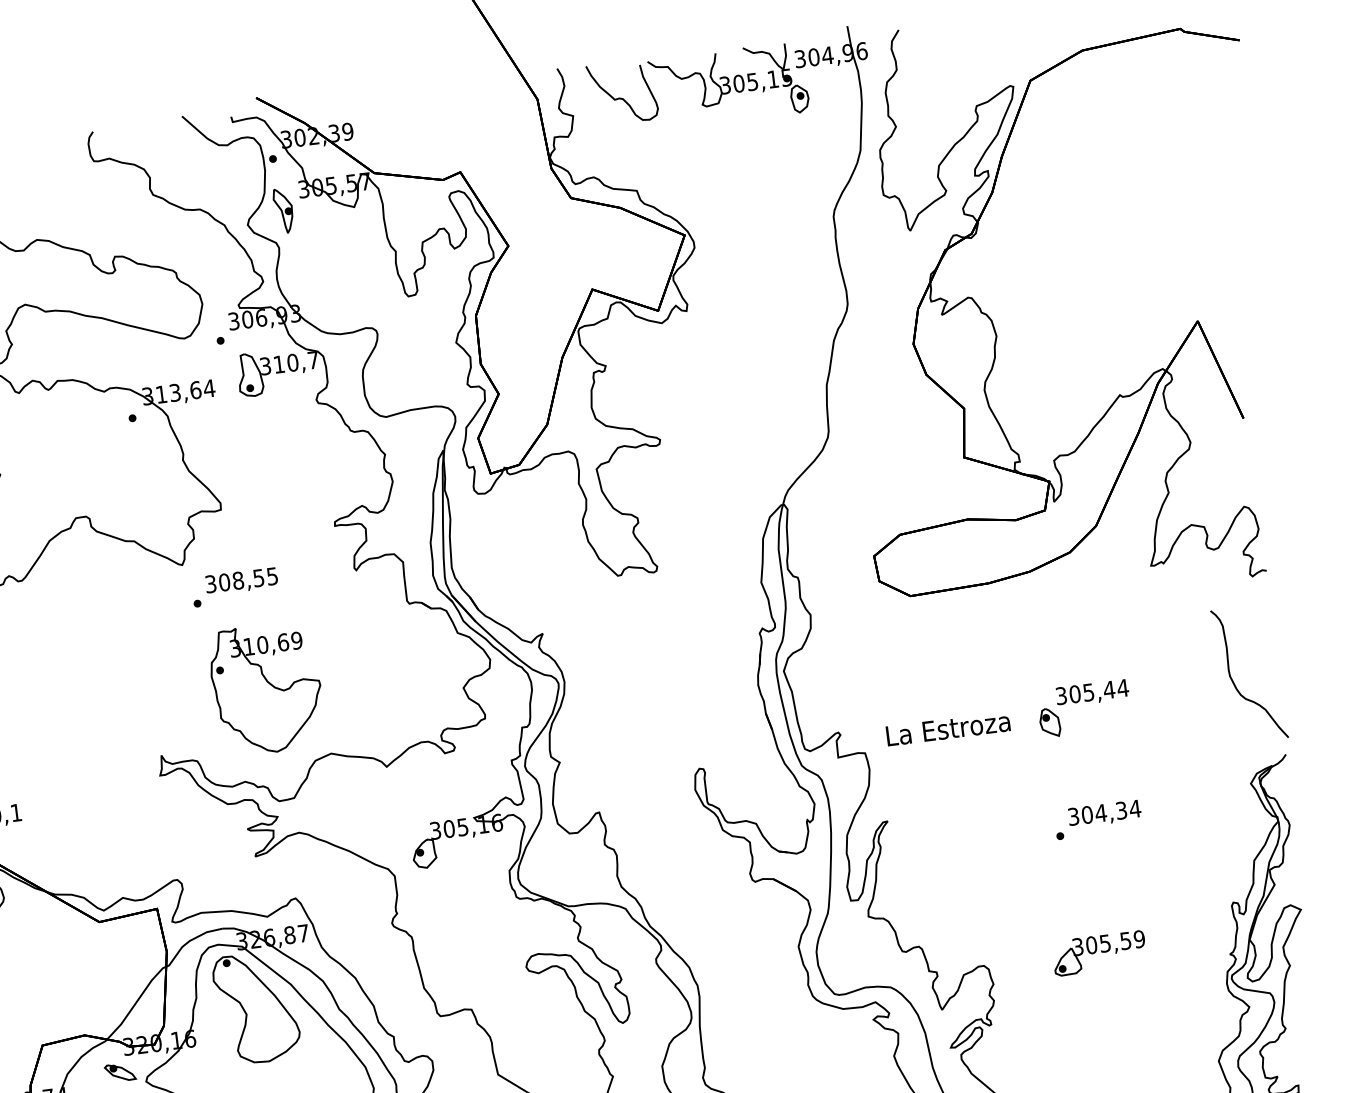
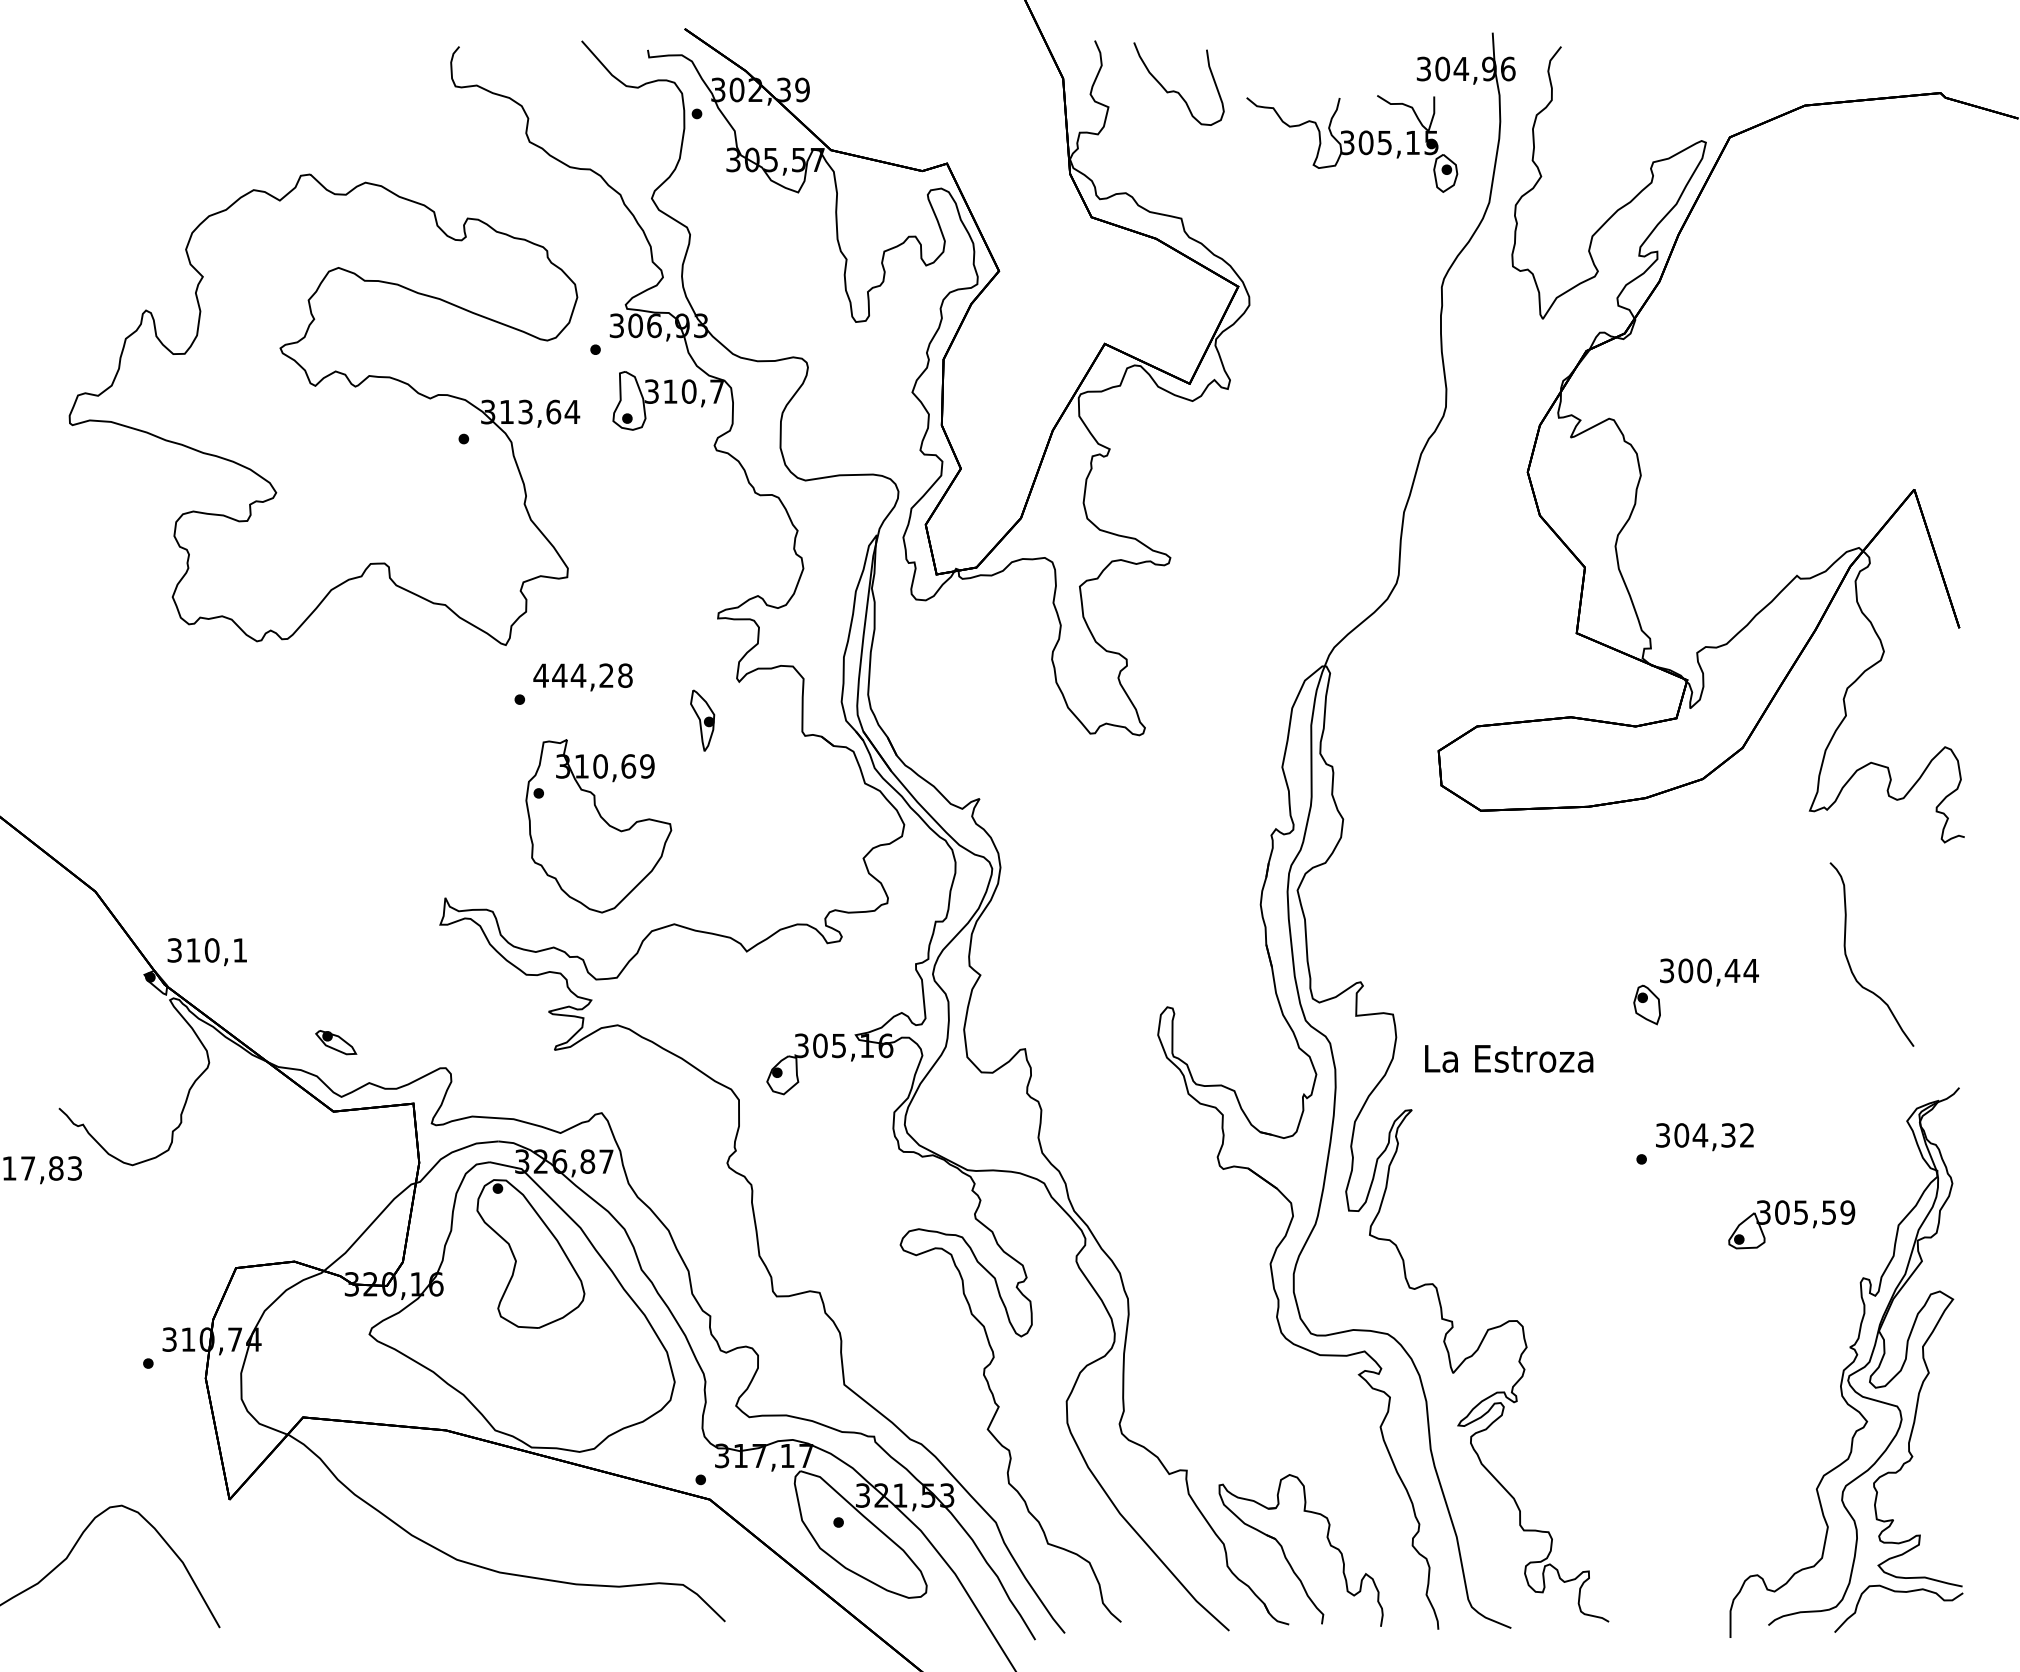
part: (729, 85) -> (1352, 143), moved
part: (283, 210) -> (702, 720), moved
text: (241, 580) -> (582, 675), 308,55 -> 444,28
curve: (1234, 683) -> (1850, 964), moved
text: (1088, 692) -> (1704, 970), 305,44 -> 300,44
text: (948, 728) -> (1509, 1058), moved
text: (1134, 809) -> (1746, 1135), 304,34 -> 304,32
part: (1099, 953) -> (1791, 1224), moved
part: (120, 1072) -> (336, 1042), moved

